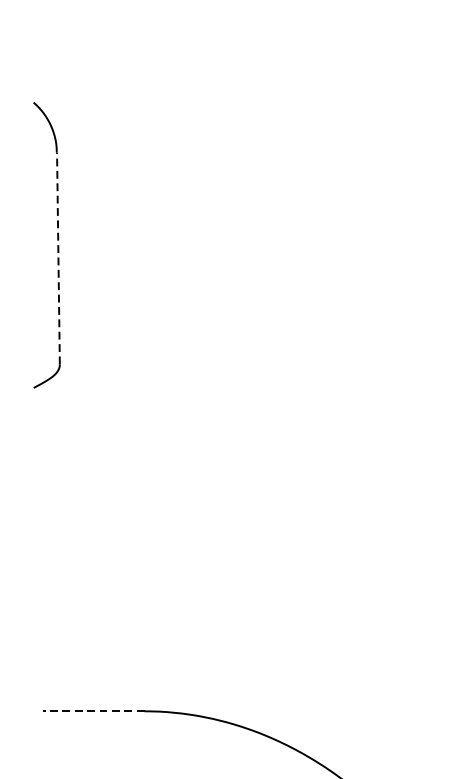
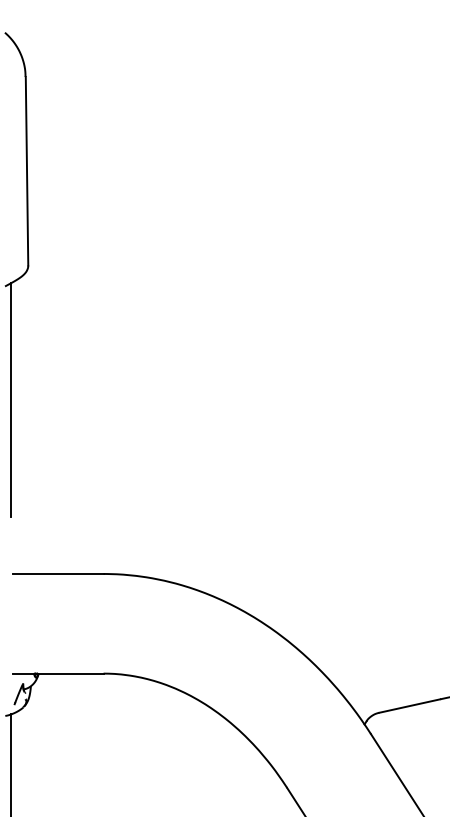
line: (58, 257) -> (27, 170), dashed -> solid
line: (40, 515) -> (11, 399), added
line: (92, 710) -> (57, 573), dashed -> solid

